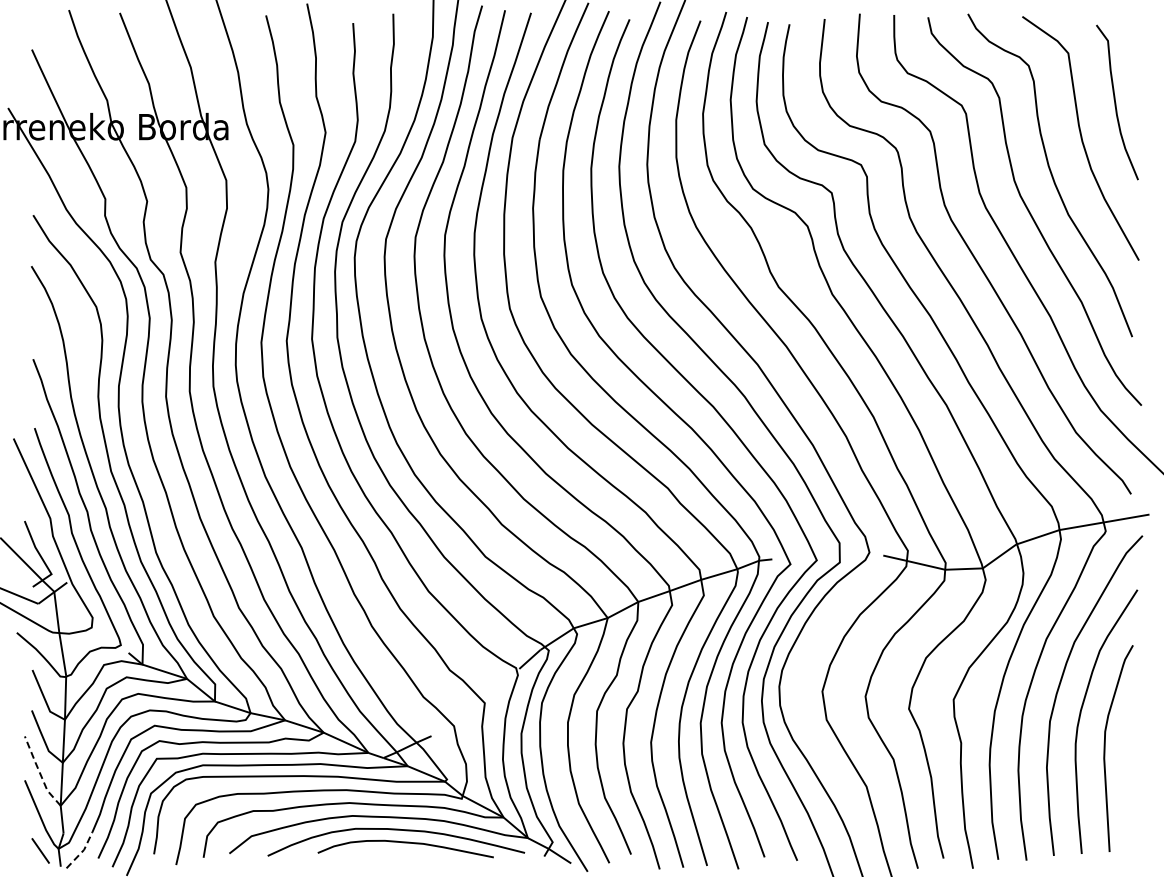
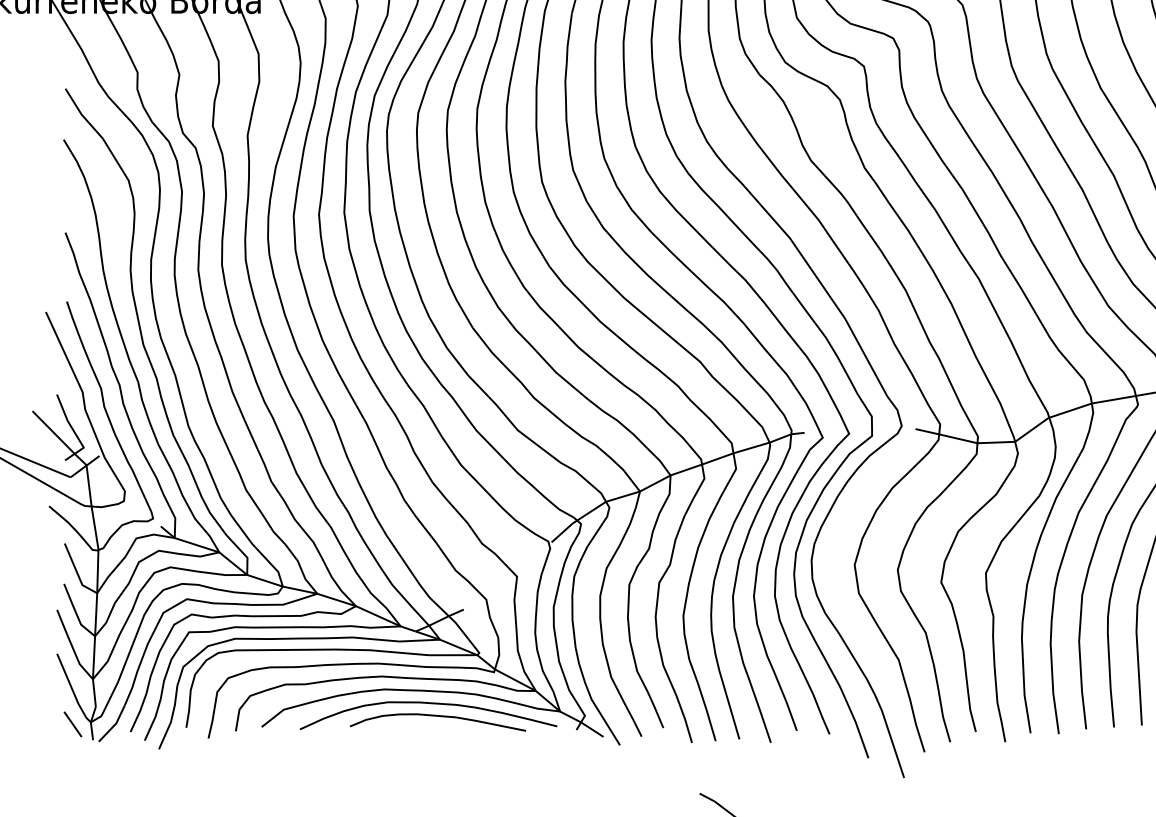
line: (39, 772) -> (71, 645), dashed -> solid
line: (82, 851) -> (114, 724), dashed -> solid

